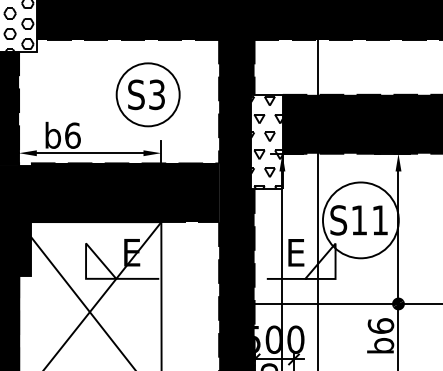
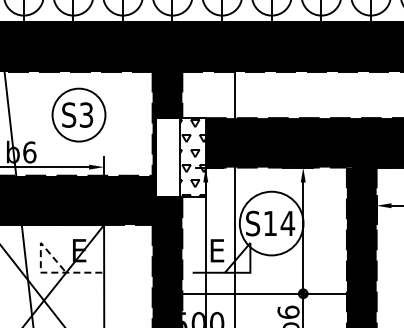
part: (147, 94) -> (78, 114), moved
fill: (236, 141) -> (167, 157), removed
text: (379, 220) -> (287, 223), S11 -> S14
line: (85, 273) -> (40, 268), solid -> dashed

